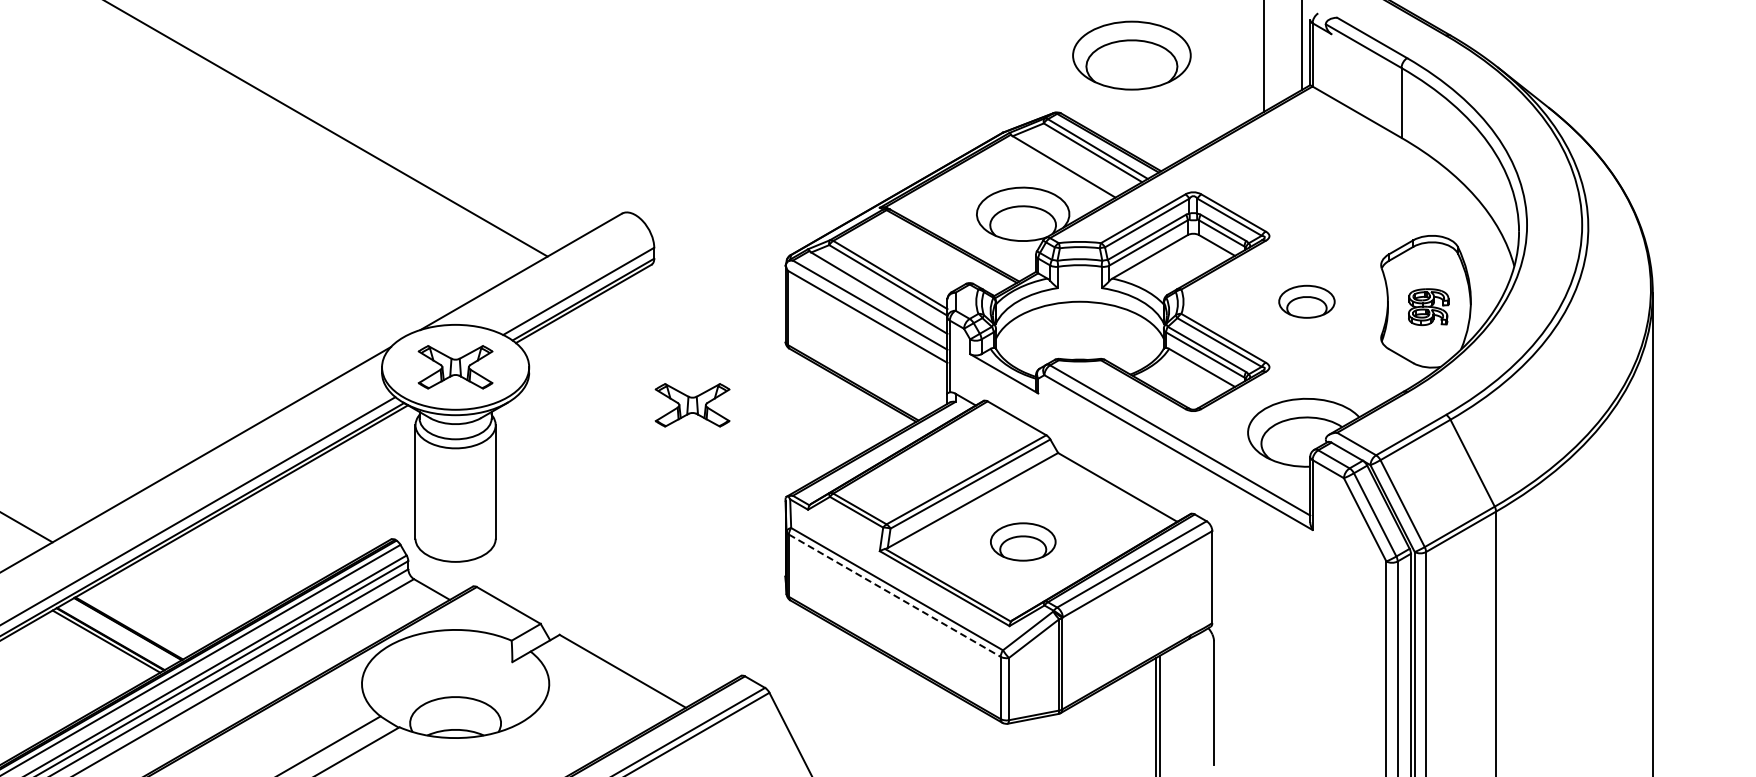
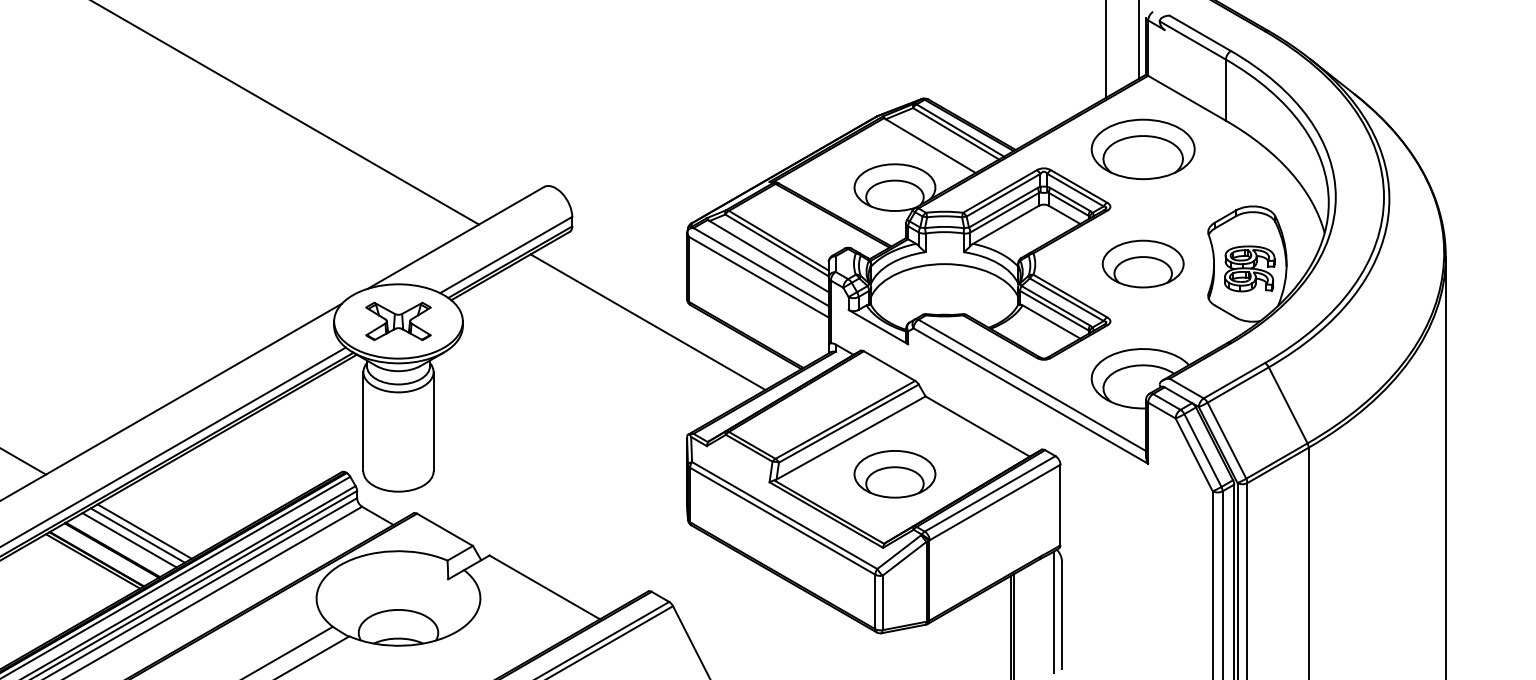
part: (1131, 55) -> (1142, 149), moved
part: (1306, 301) -> (1142, 263), size x1.67
part: (1428, 306) -> (1249, 268), size x1.43
line: (740, 367) -> (647, 321), added
part: (692, 405) -> (605, 354), removed
part: (1023, 541) -> (895, 473), size x1.43
line: (895, 595) -> (783, 521), dashed -> solid
line: (165, 607) -> (144, 531), added
line: (157, 611) -> (137, 535), added
line: (148, 617) -> (129, 540), added
line: (1204, 699) -> (1053, 612), added

